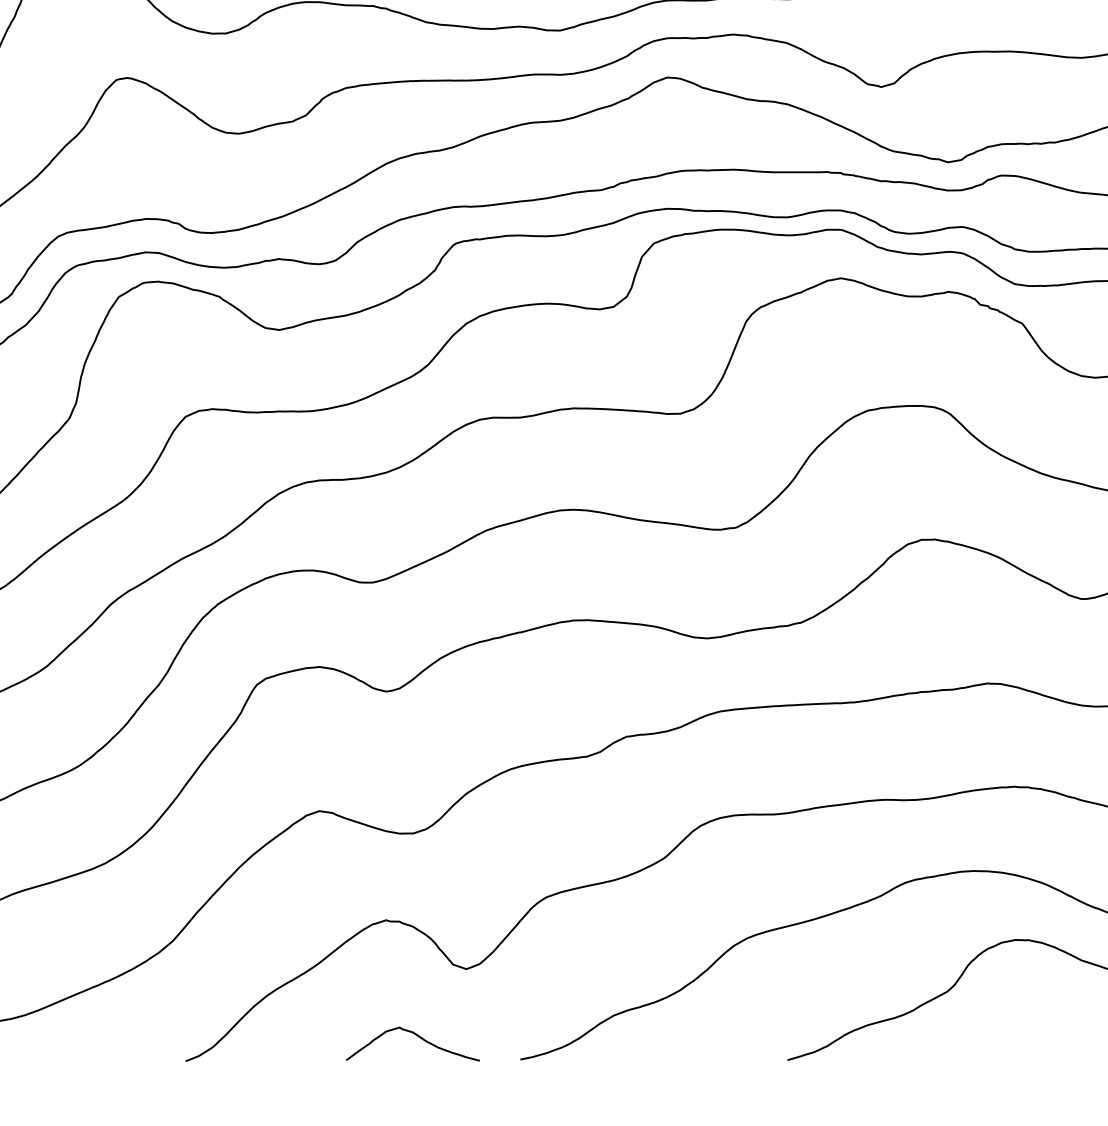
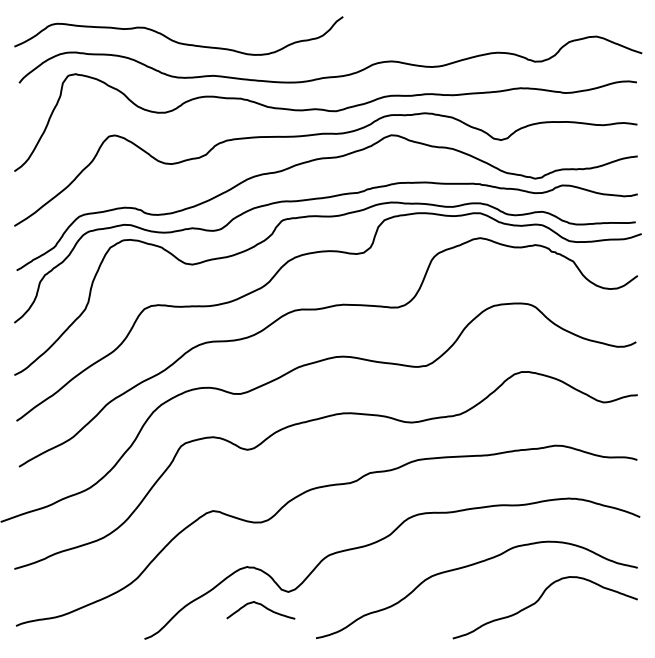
curve: (417, 1038) -> (263, 607), moved

